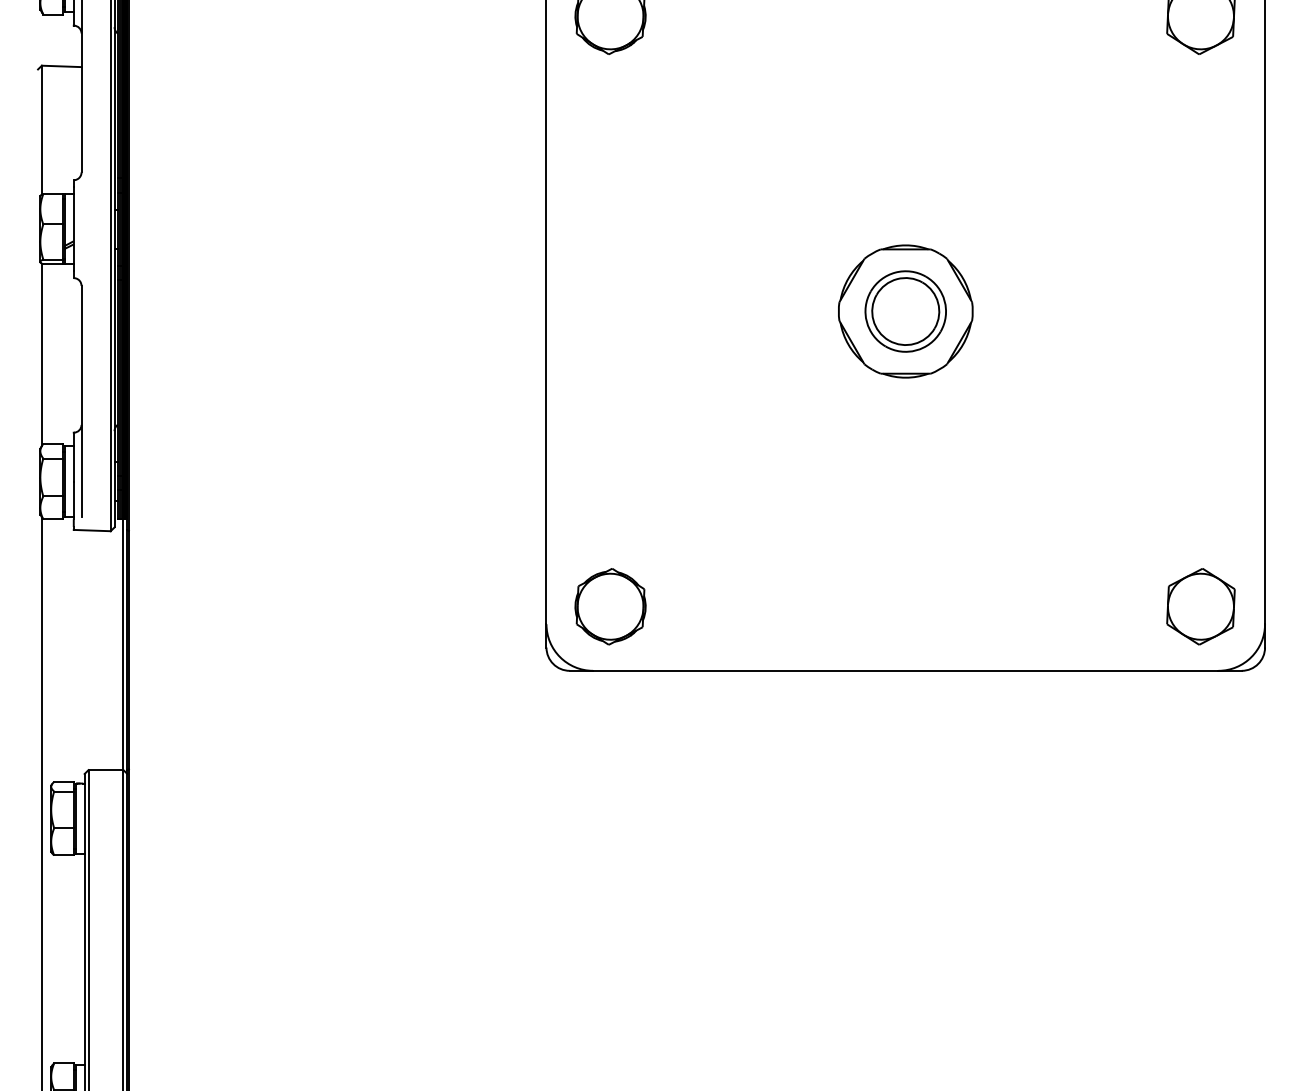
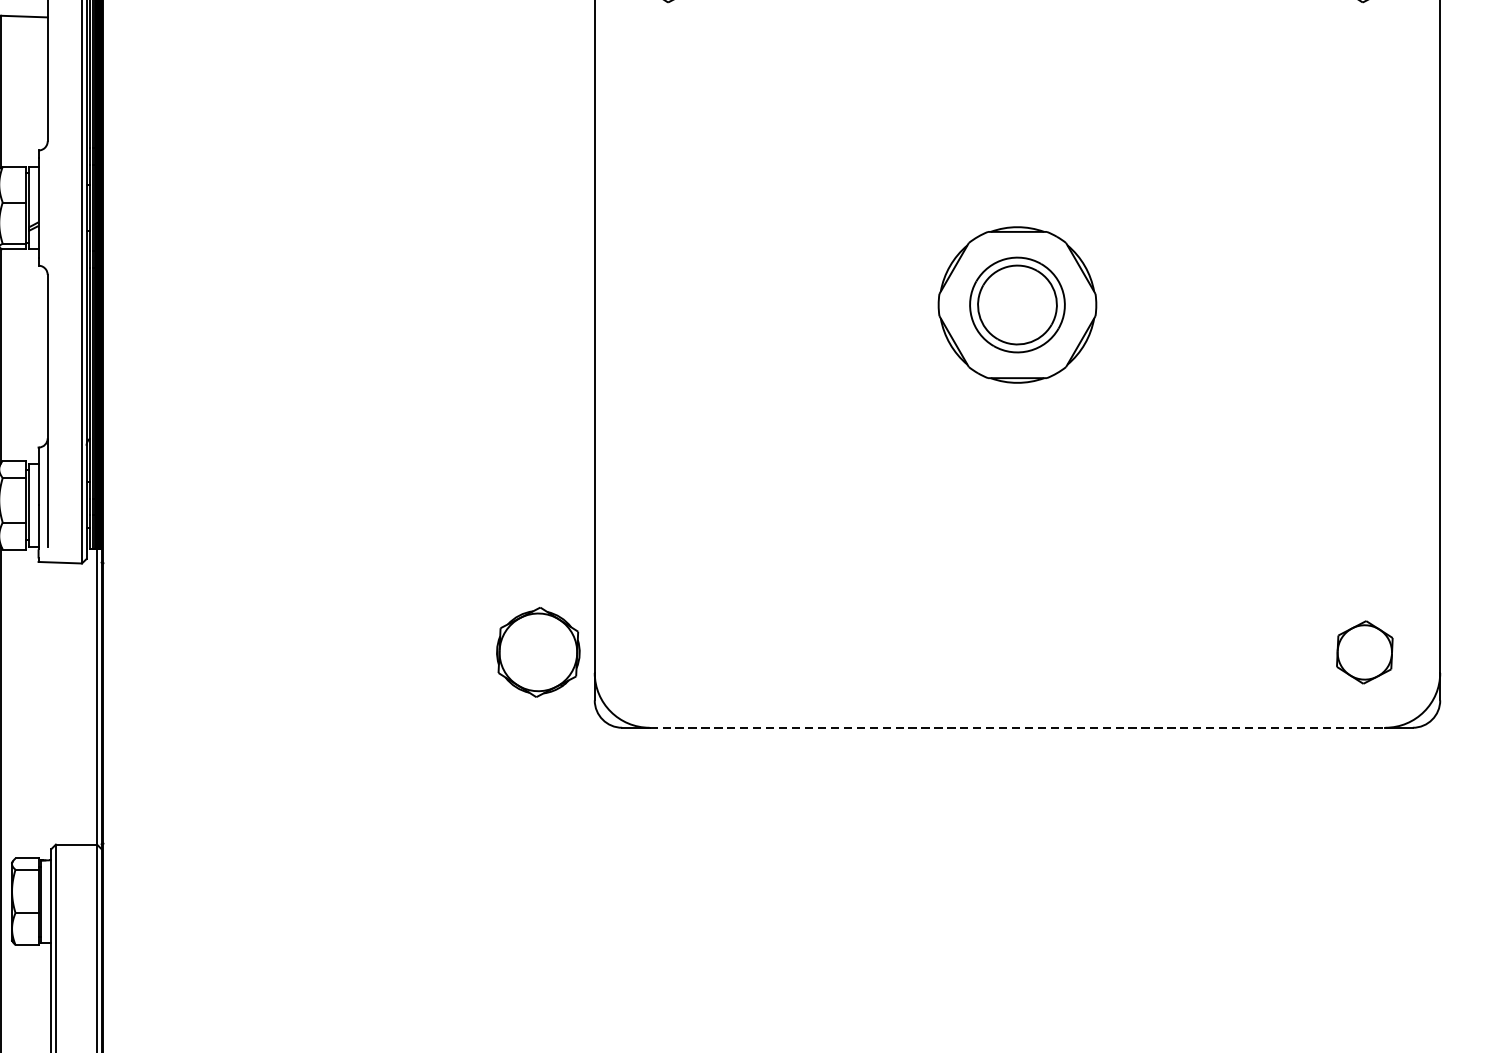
part: (610, 606) -> (538, 652), moved
part: (1200, 606) -> (1364, 652), size x0.7
line: (905, 670) -> (1017, 727), solid -> dashed

